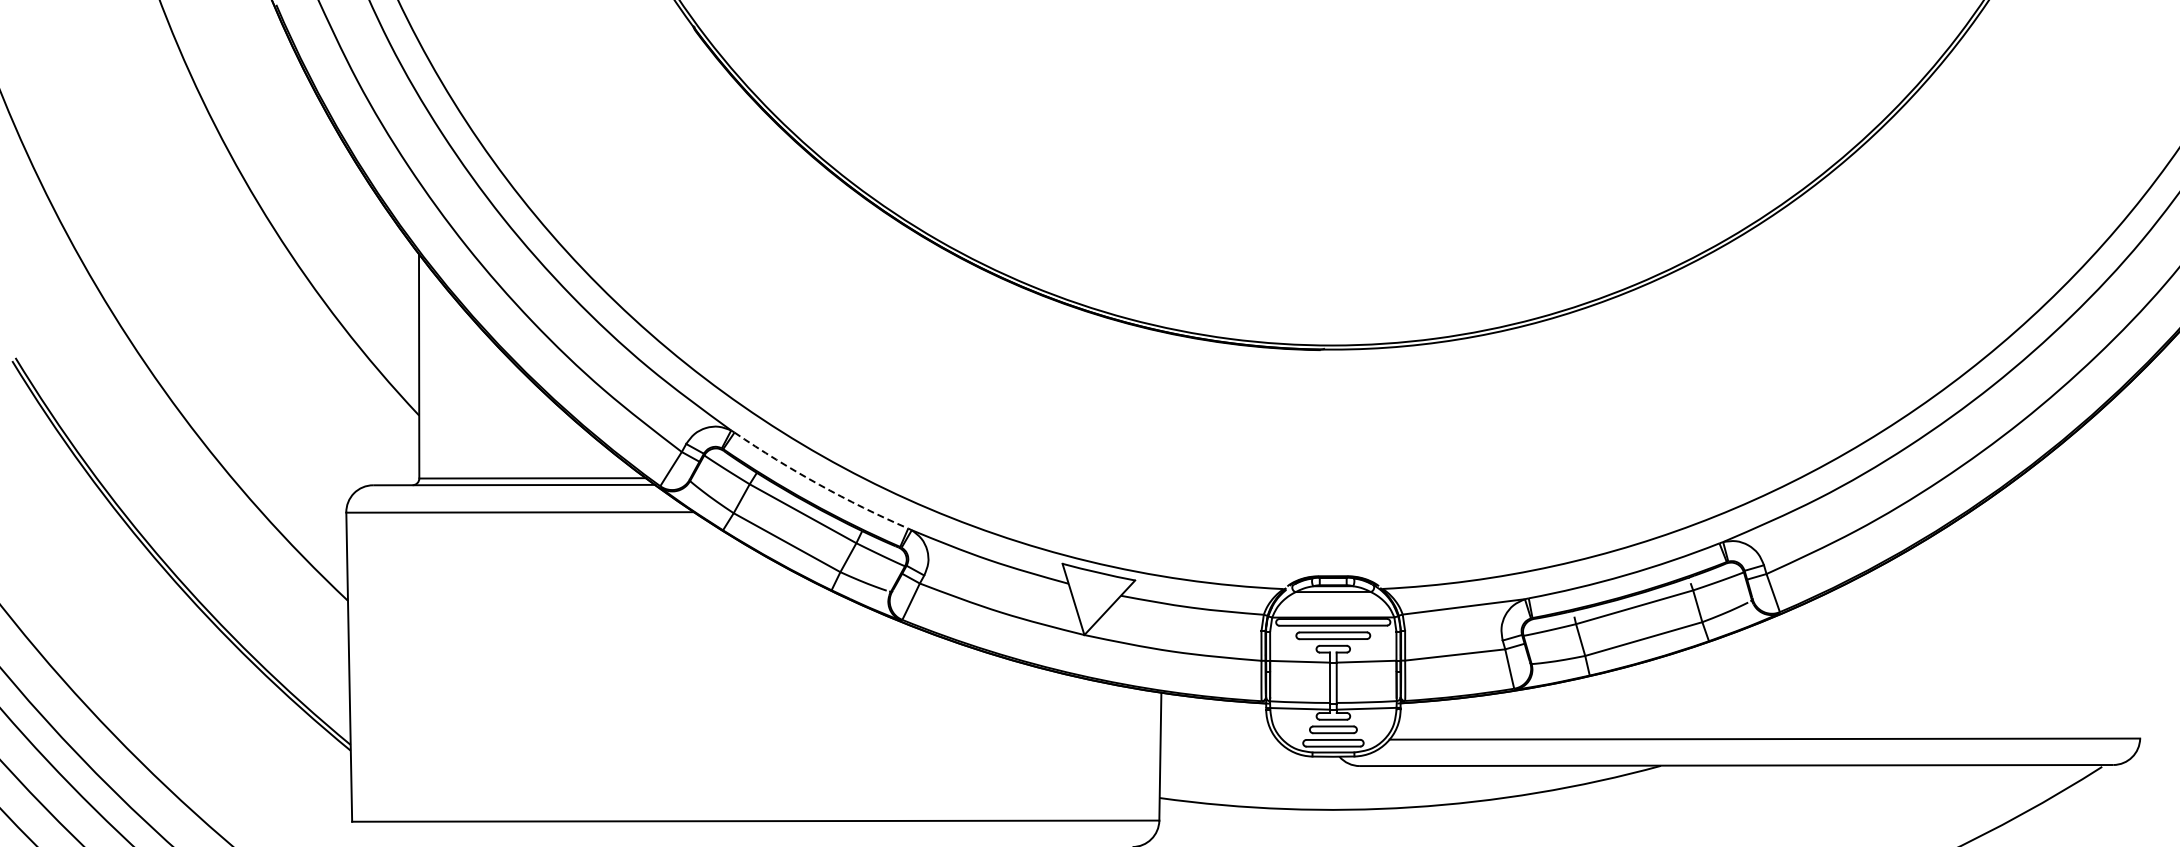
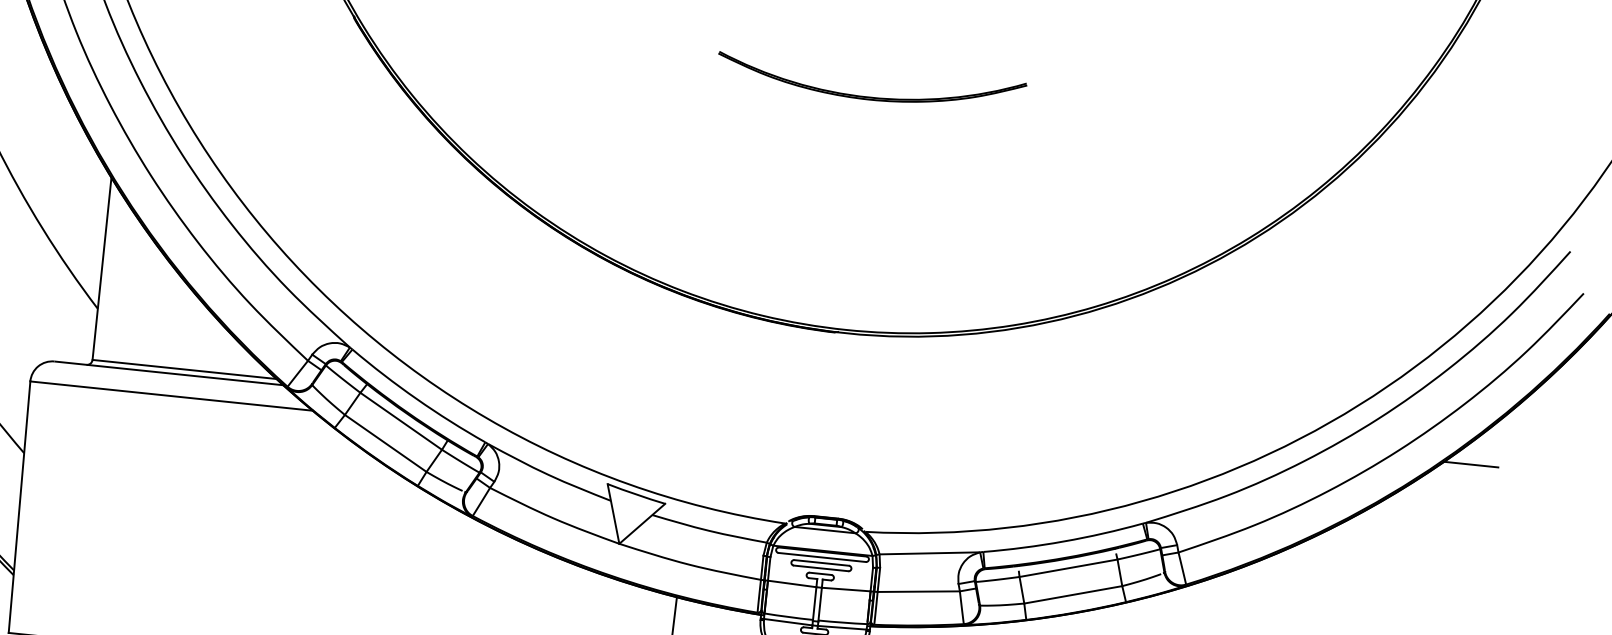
part: (1332, 58) -> (870, 96), added
line: (2111, 429) -> (1471, 464), added
arc: (819, 484) -> (417, 398), dashed -> solid

